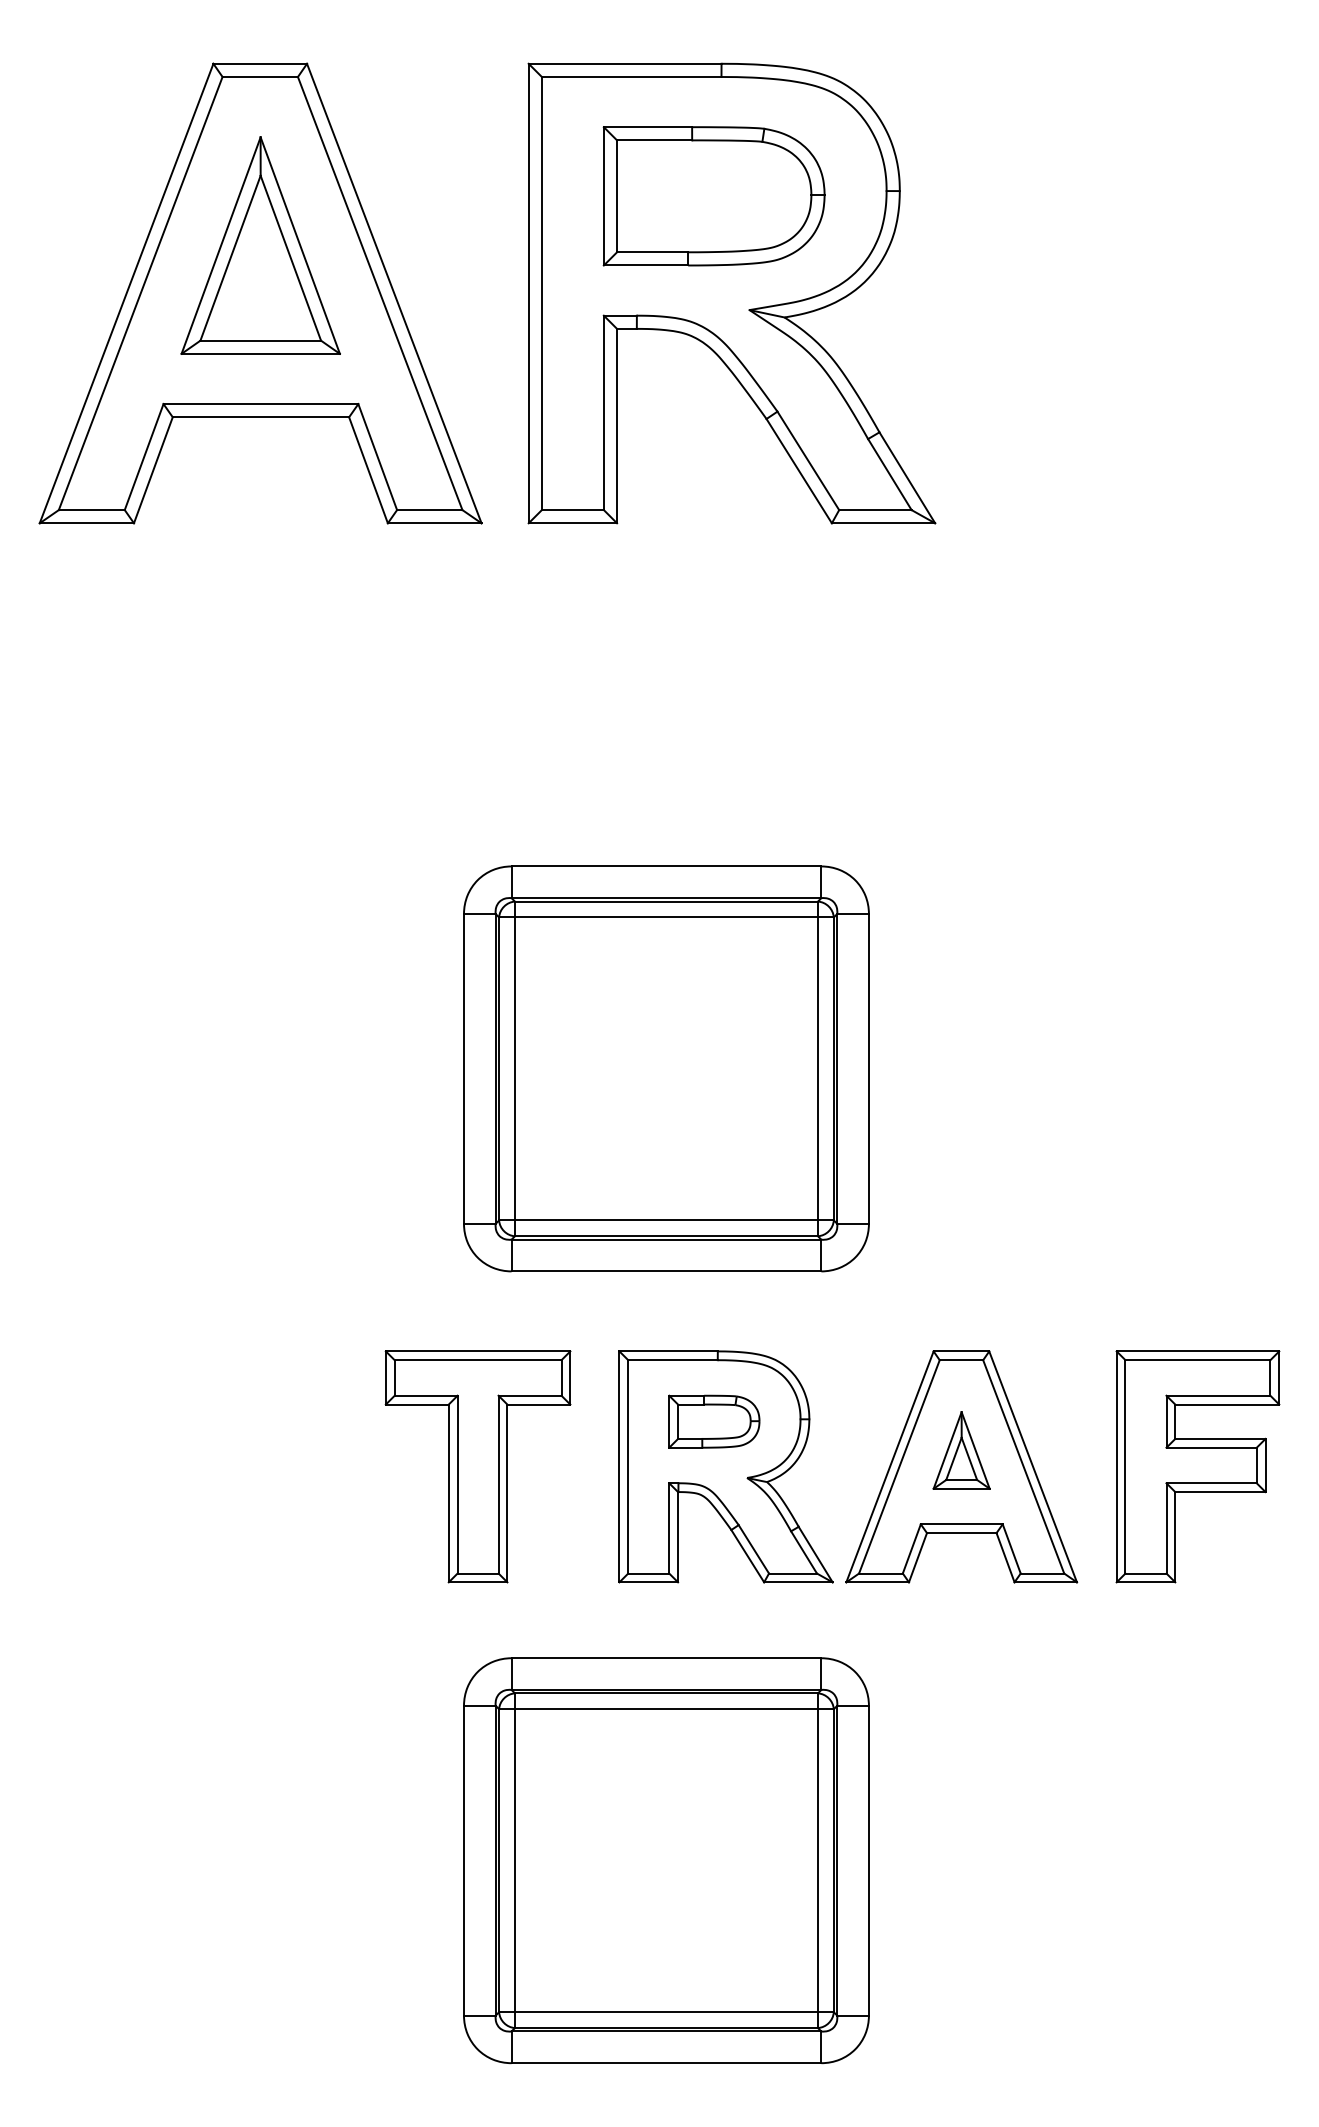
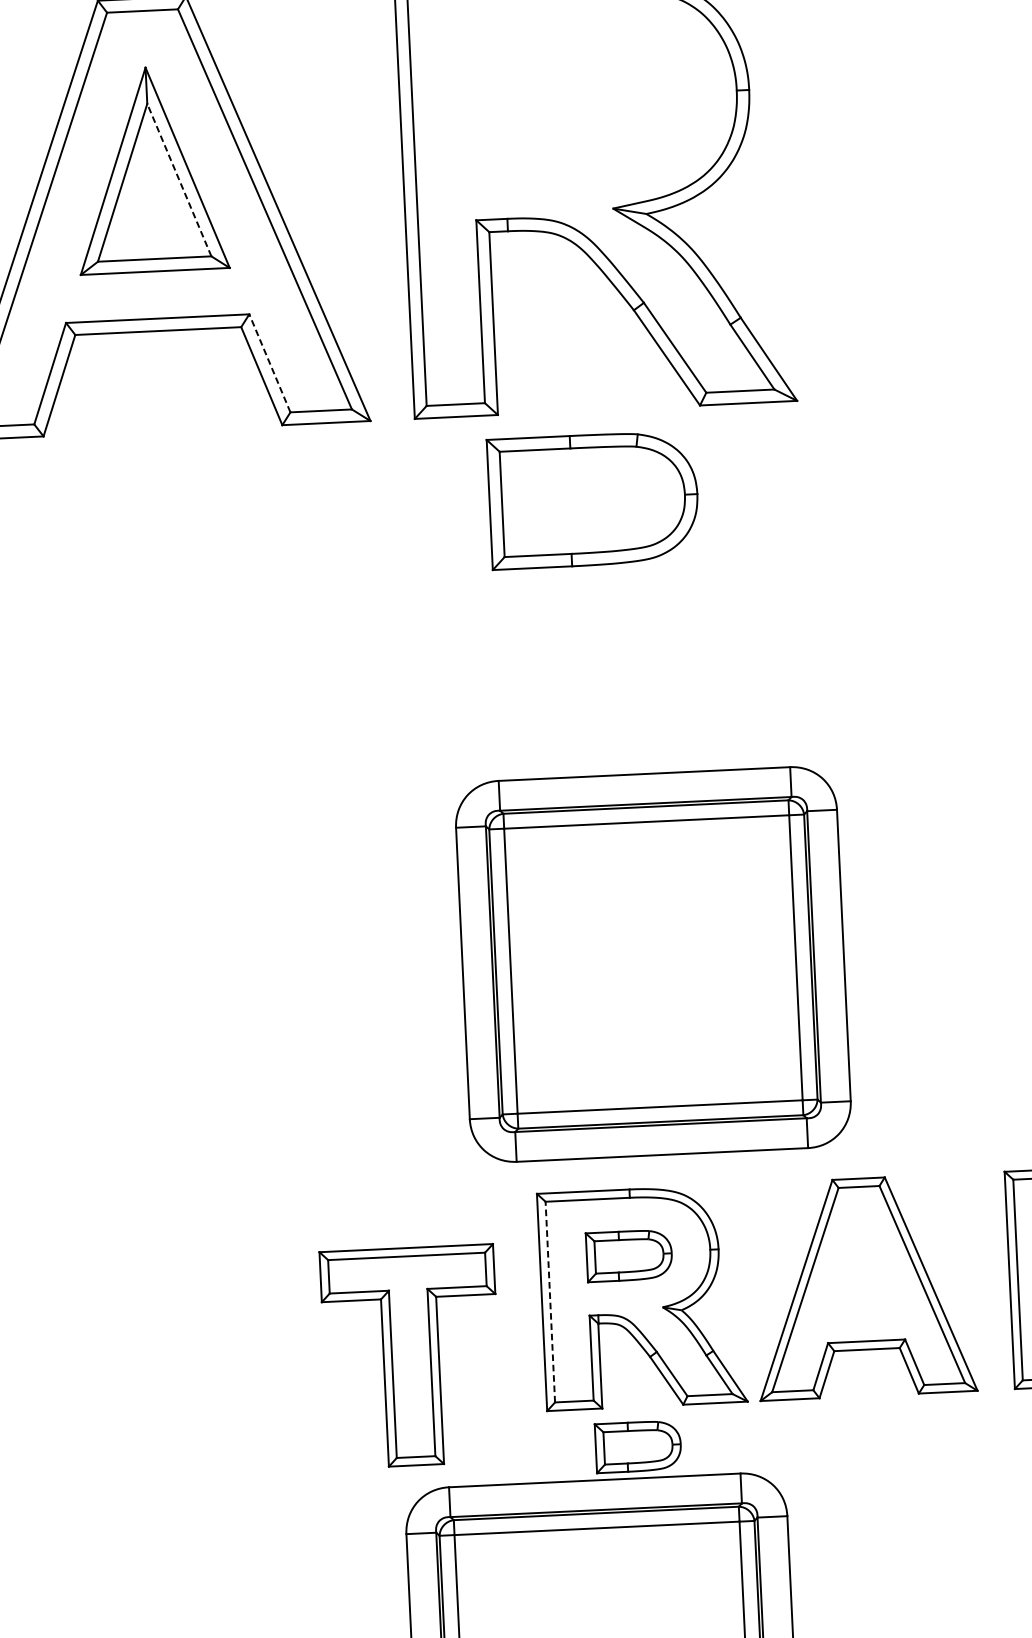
part: (713, 196) -> (592, 500), moved
line: (290, 258) -> (179, 180), solid -> dashed
line: (377, 456) -> (269, 362), solid -> dashed
part: (666, 1068) -> (653, 964), moved
part: (961, 1450) -> (863, 1271), removed
part: (477, 1466) -> (410, 1356), moved
line: (628, 1466) -> (550, 1301), solid -> dashed
part: (714, 1624) -> (638, 1446), added

